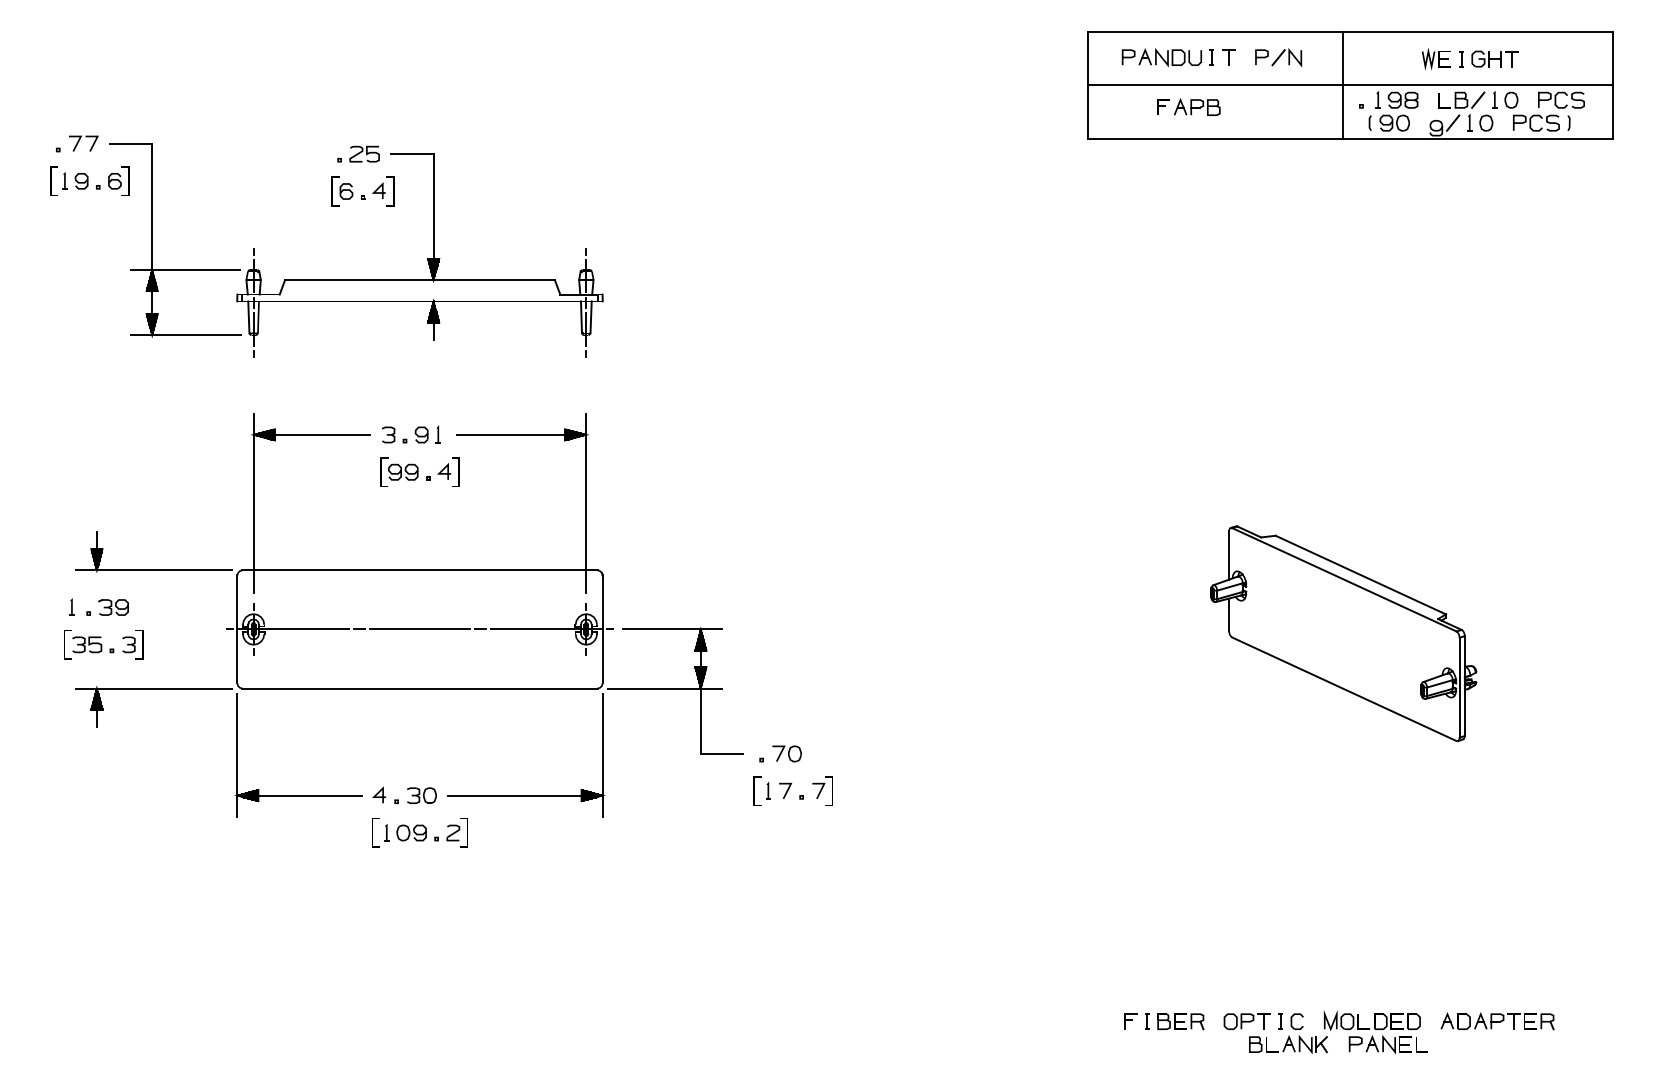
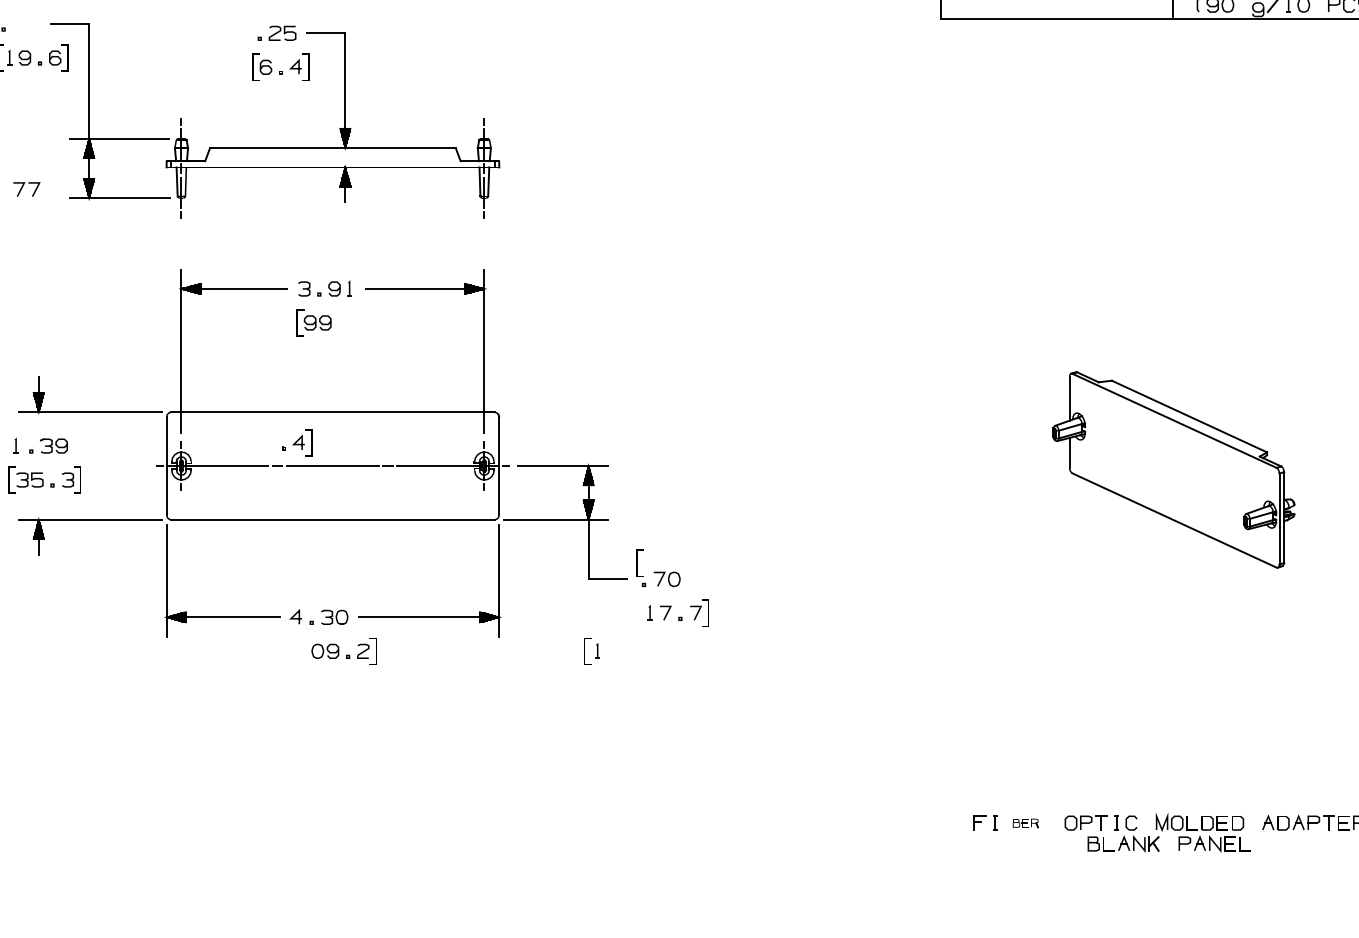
part: (83, 143) -> (26, 189), moved
part: (442, 471) -> (296, 442), moved
line: (754, 790) -> (637, 562), moved
part: (380, 832) -> (591, 650), moved
part: (1180, 1021) -> (1025, 822), size x0.6

